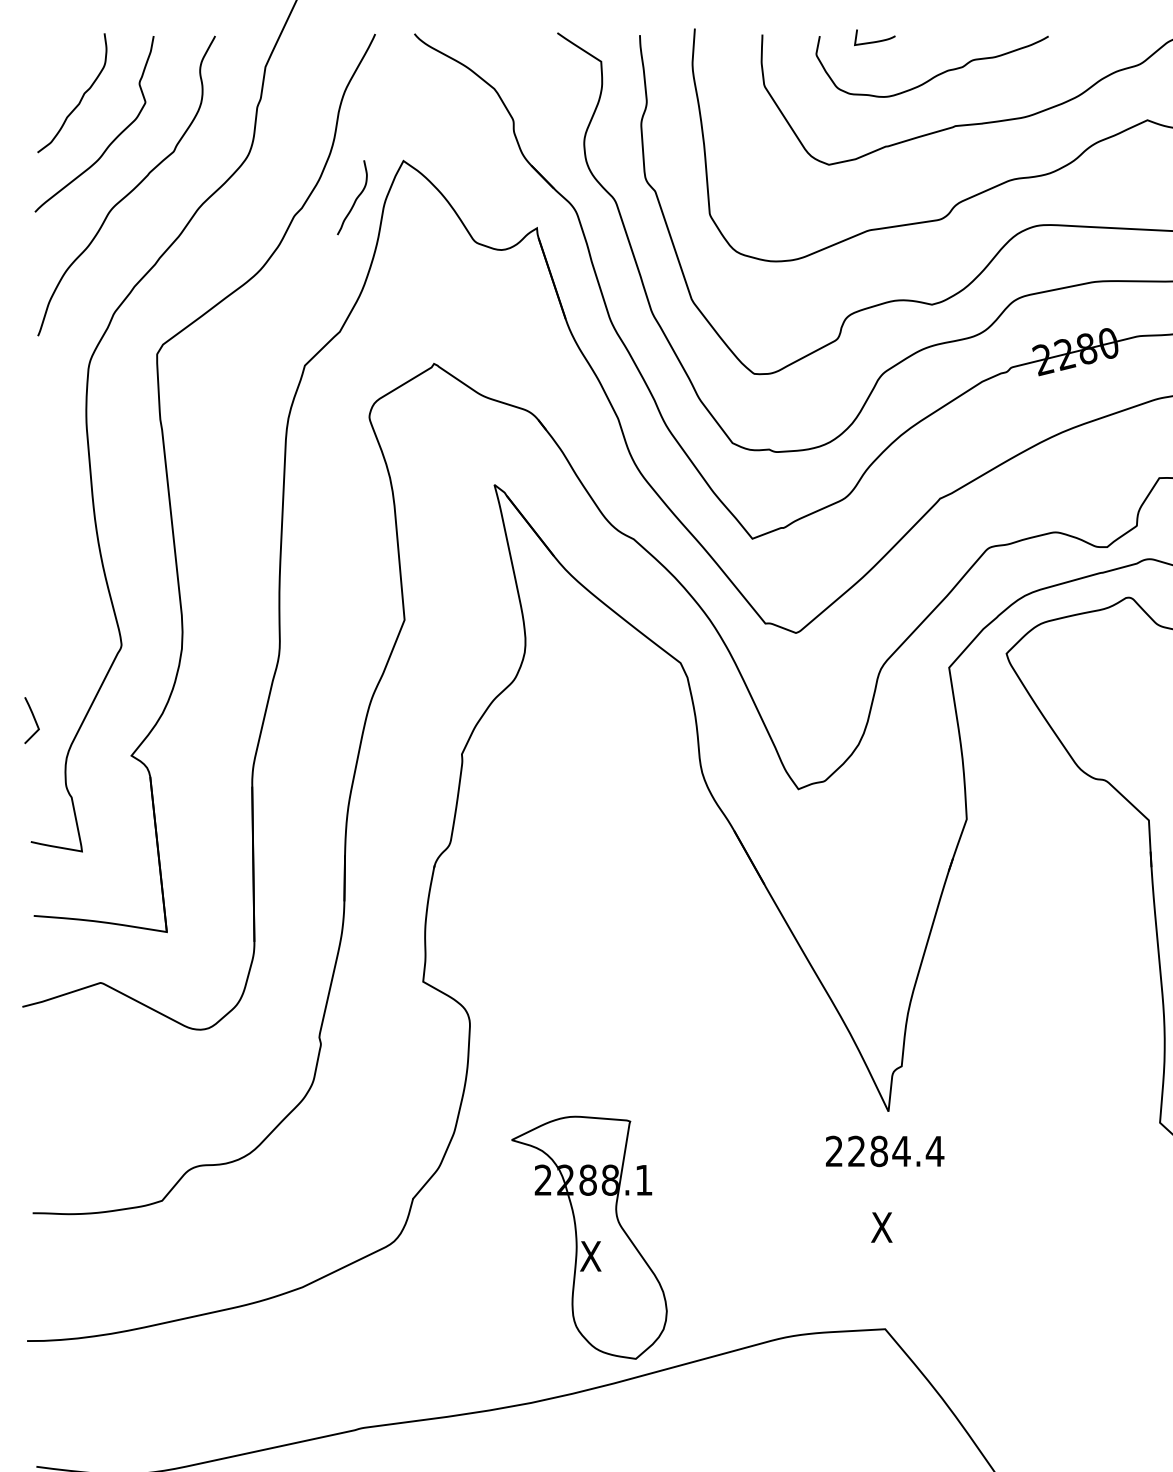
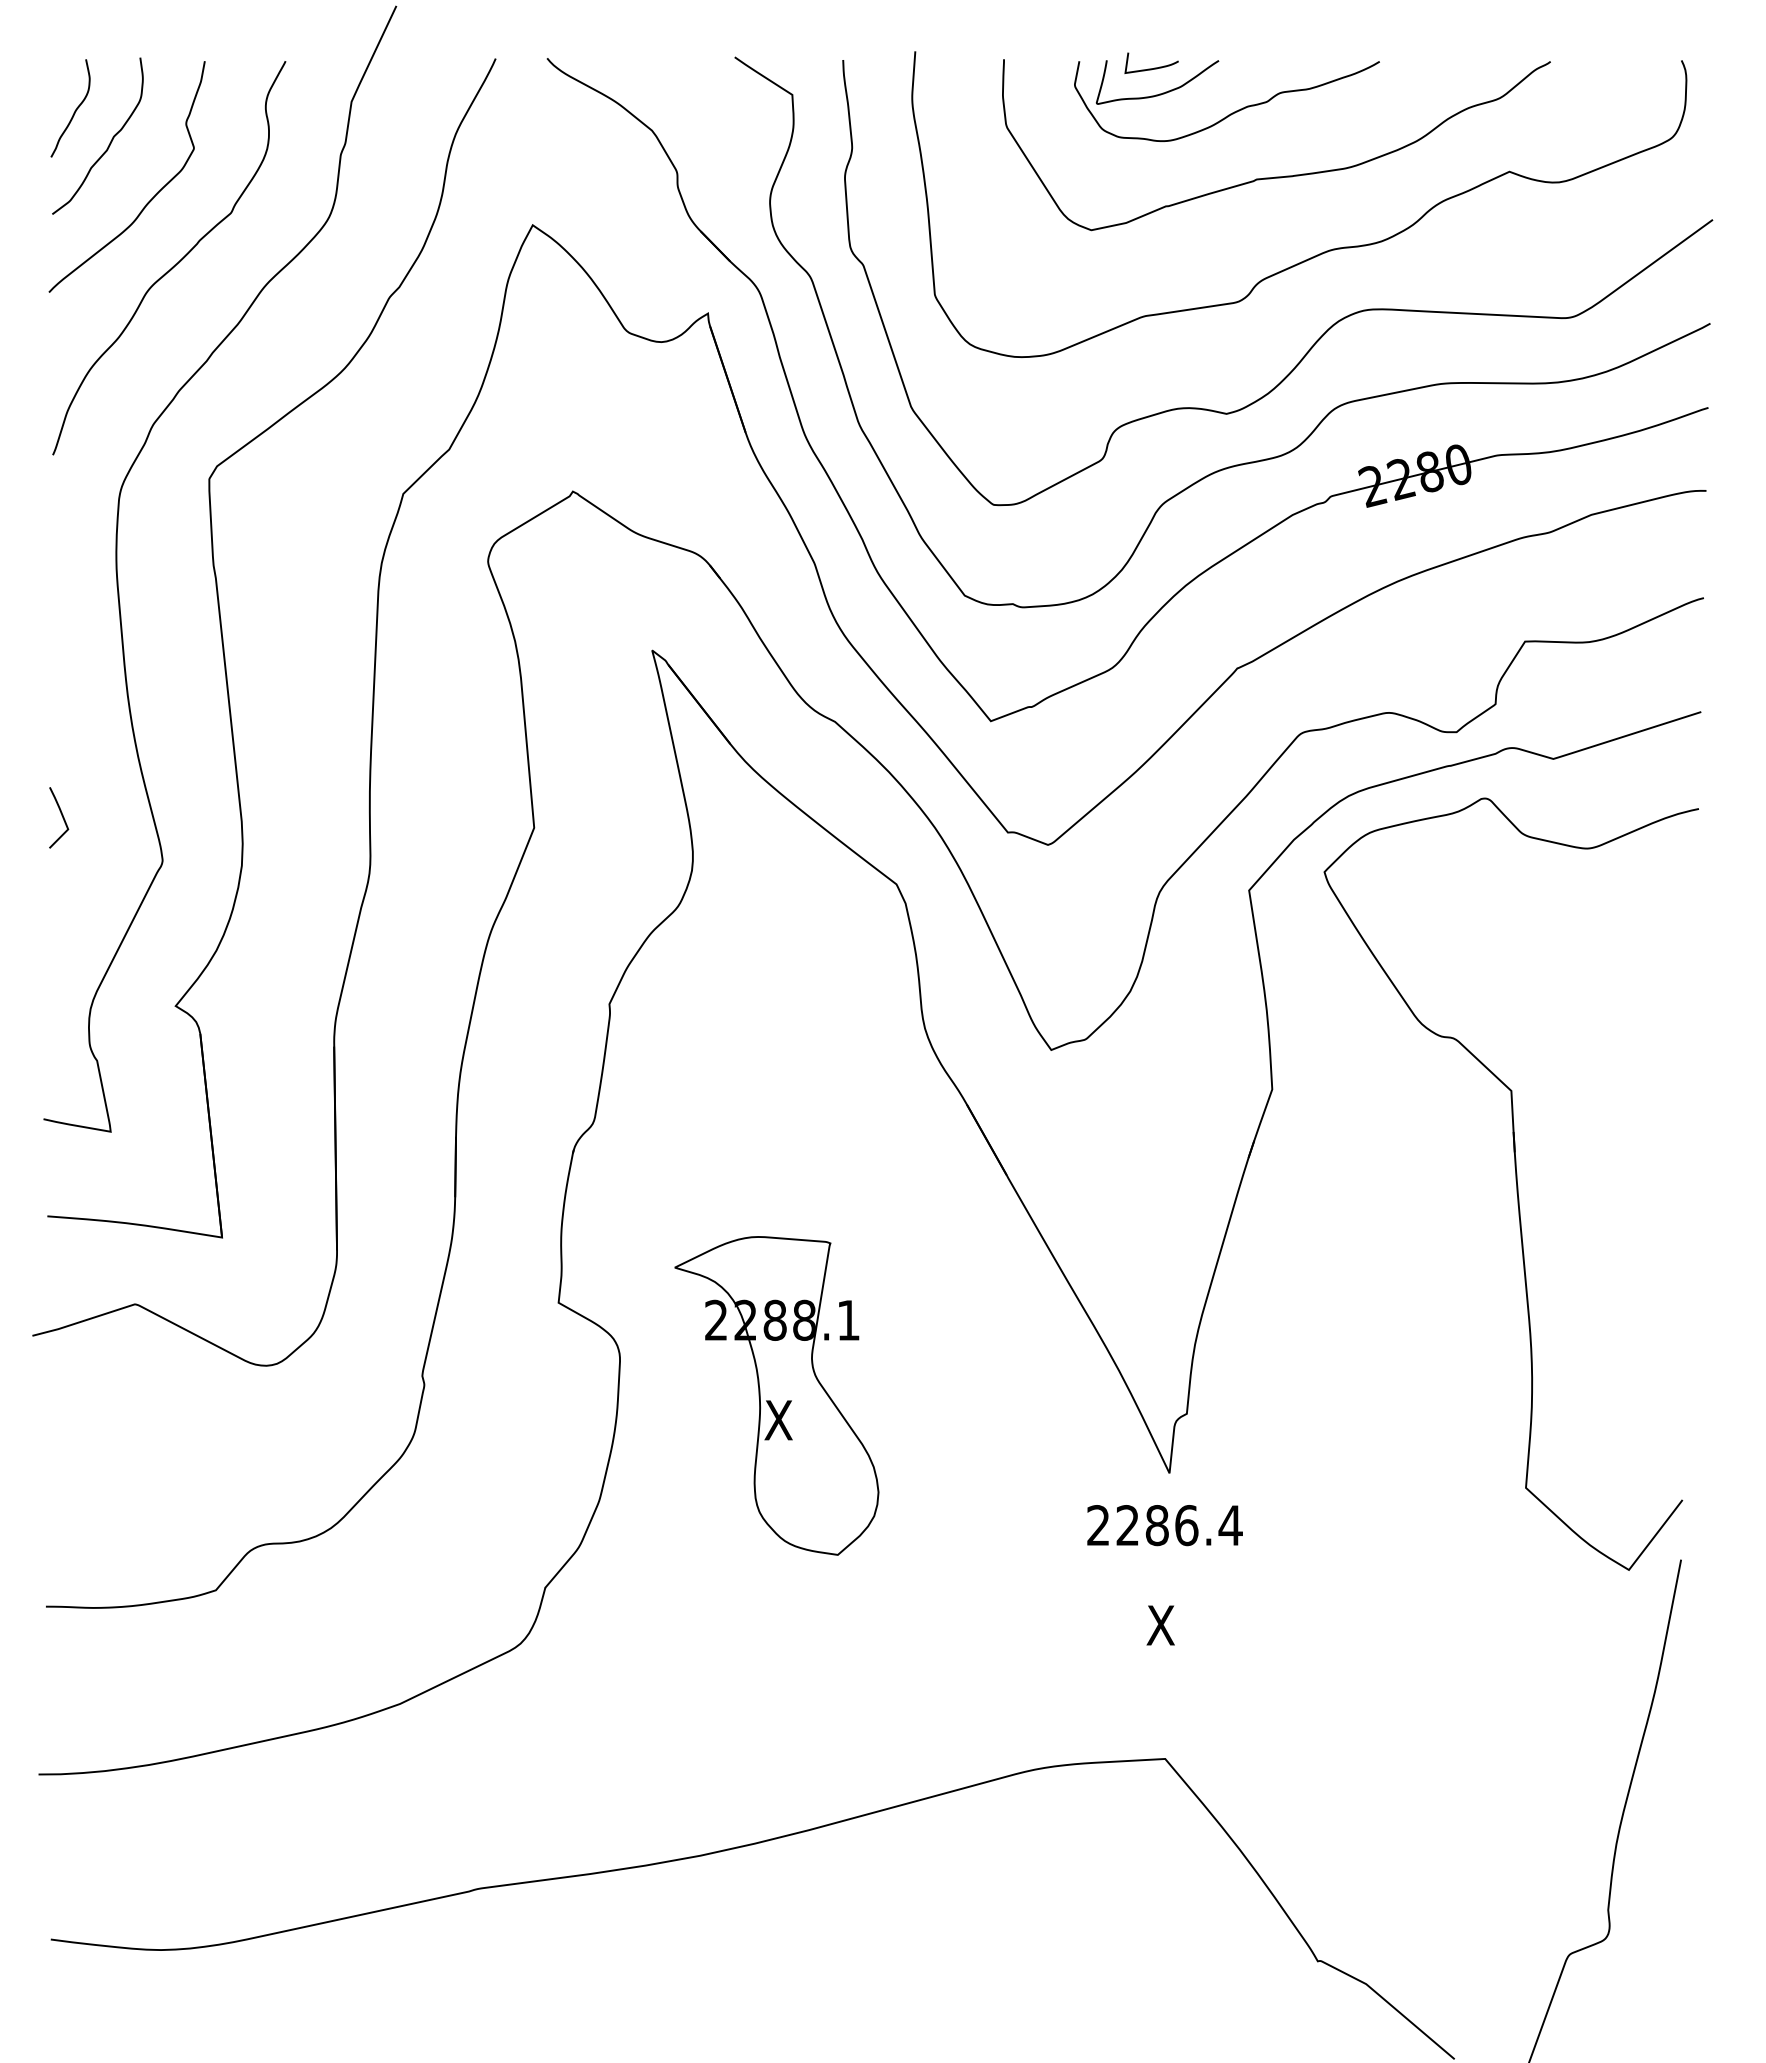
curve: (883, 59) -> (1162, 92), added
curve: (355, 199) -> (74, 110), moved
line: (33, 718) -> (61, 815), moved
text: (901, 1151) -> (1186, 1525), 2284.4 -> 2286.4
part: (589, 1237) -> (776, 1395), moved

